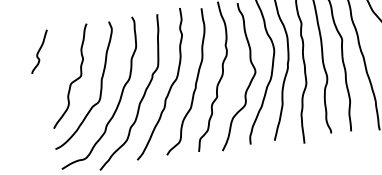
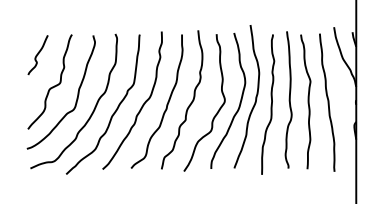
curve: (38, 52) -> (37, 55), moved

